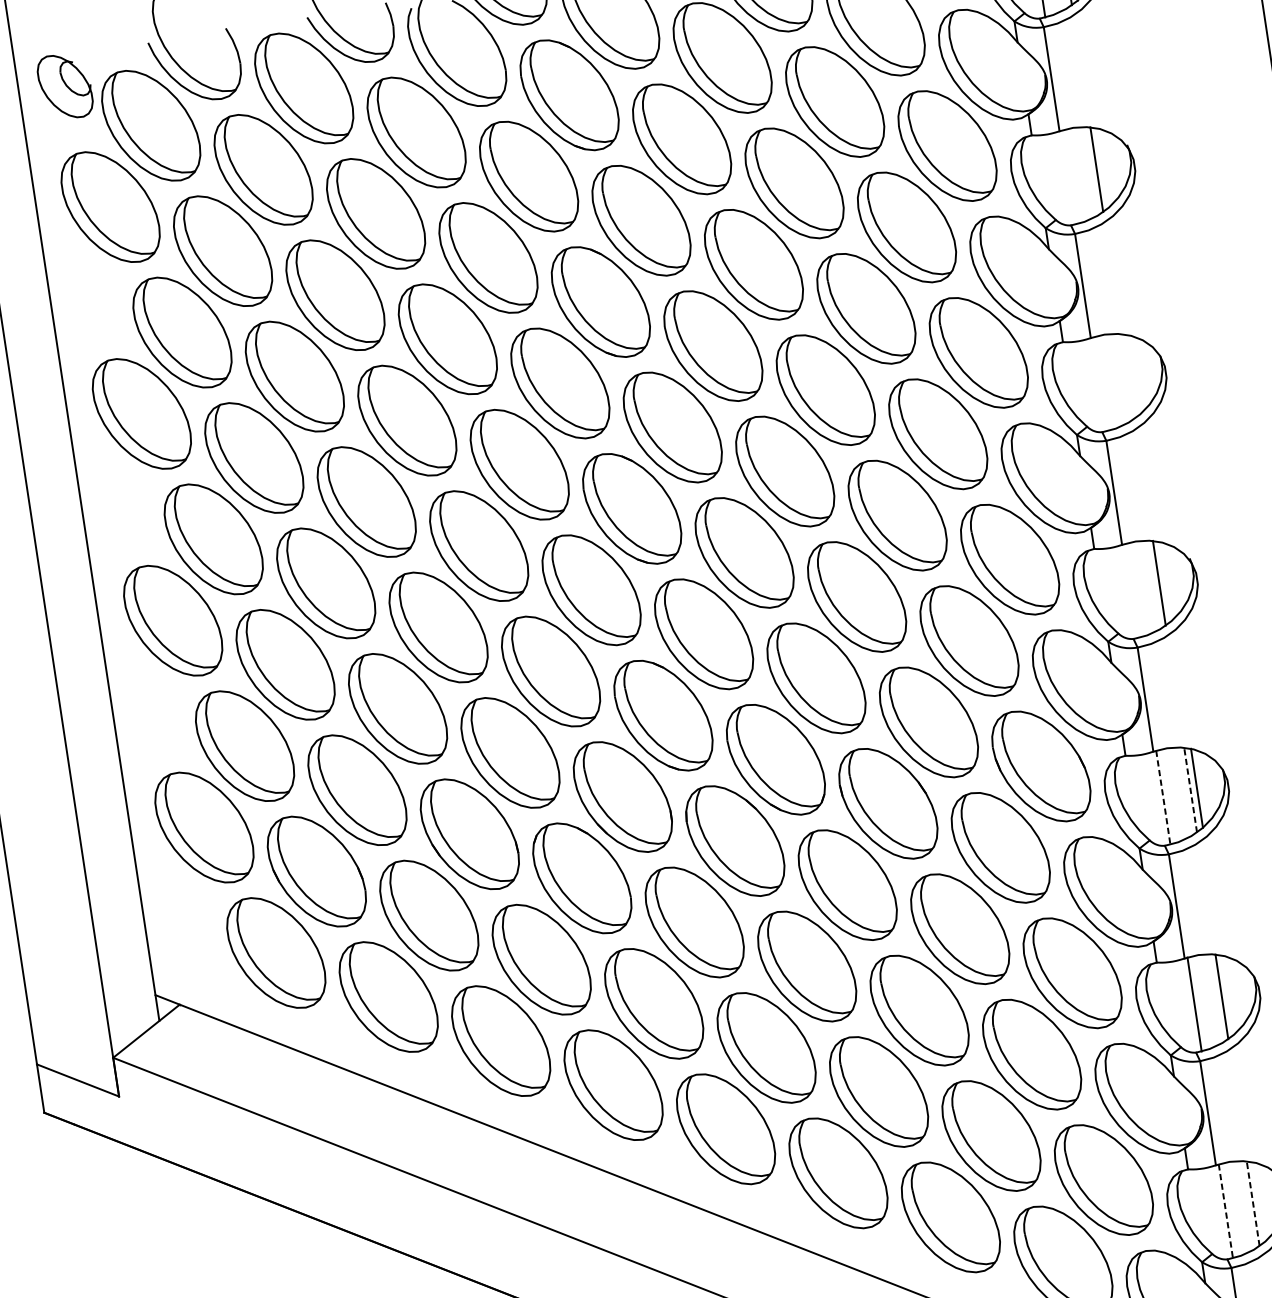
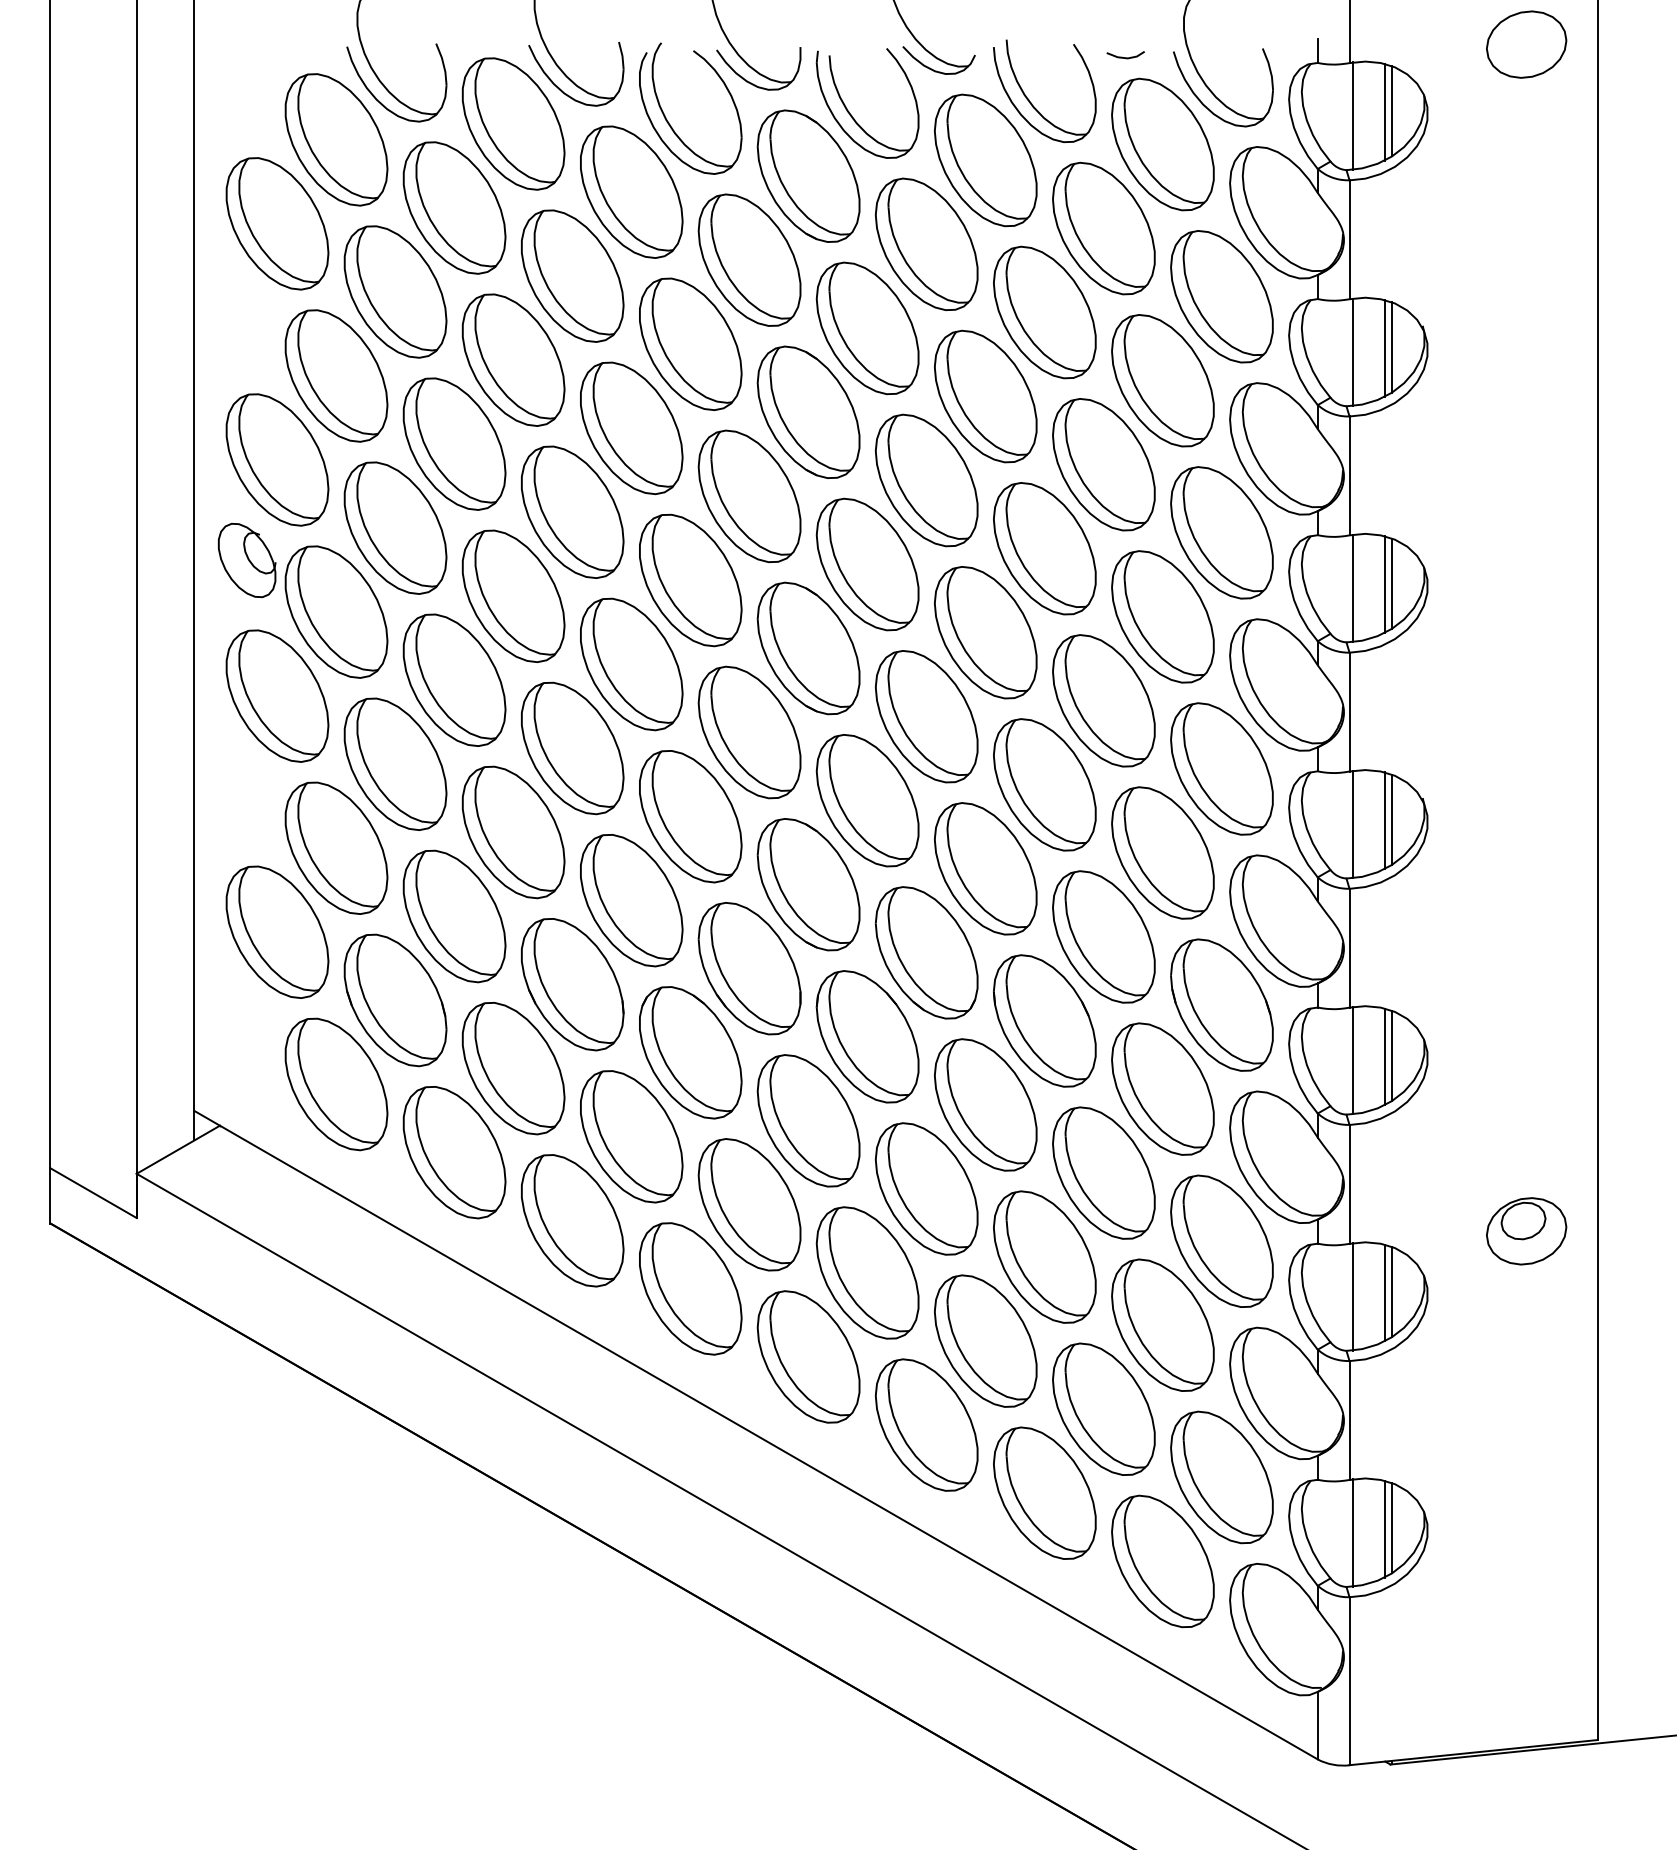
part: (65, 86) -> (247, 560), moved
line: (1103, 167) -> (1392, 347), added
line: (1069, 176) -> (1352, 351), added
line: (1134, 374) -> (1392, 583), added
line: (1127, 376) -> (1384, 584), added
line: (1100, 384) -> (1352, 588), added
line: (1166, 581) -> (1392, 819), added
line: (1131, 590) -> (1352, 824), added
line: (1190, 789) -> (1384, 1056), dashed -> solid
line: (1162, 797) -> (1352, 1060), dashed -> solid
line: (1228, 994) -> (1392, 1291), added
line: (1259, 1202) -> (1392, 1528), added
line: (1252, 1203) -> (1384, 1528), dashed -> solid
line: (1225, 1211) -> (1352, 1533), dashed -> solid

